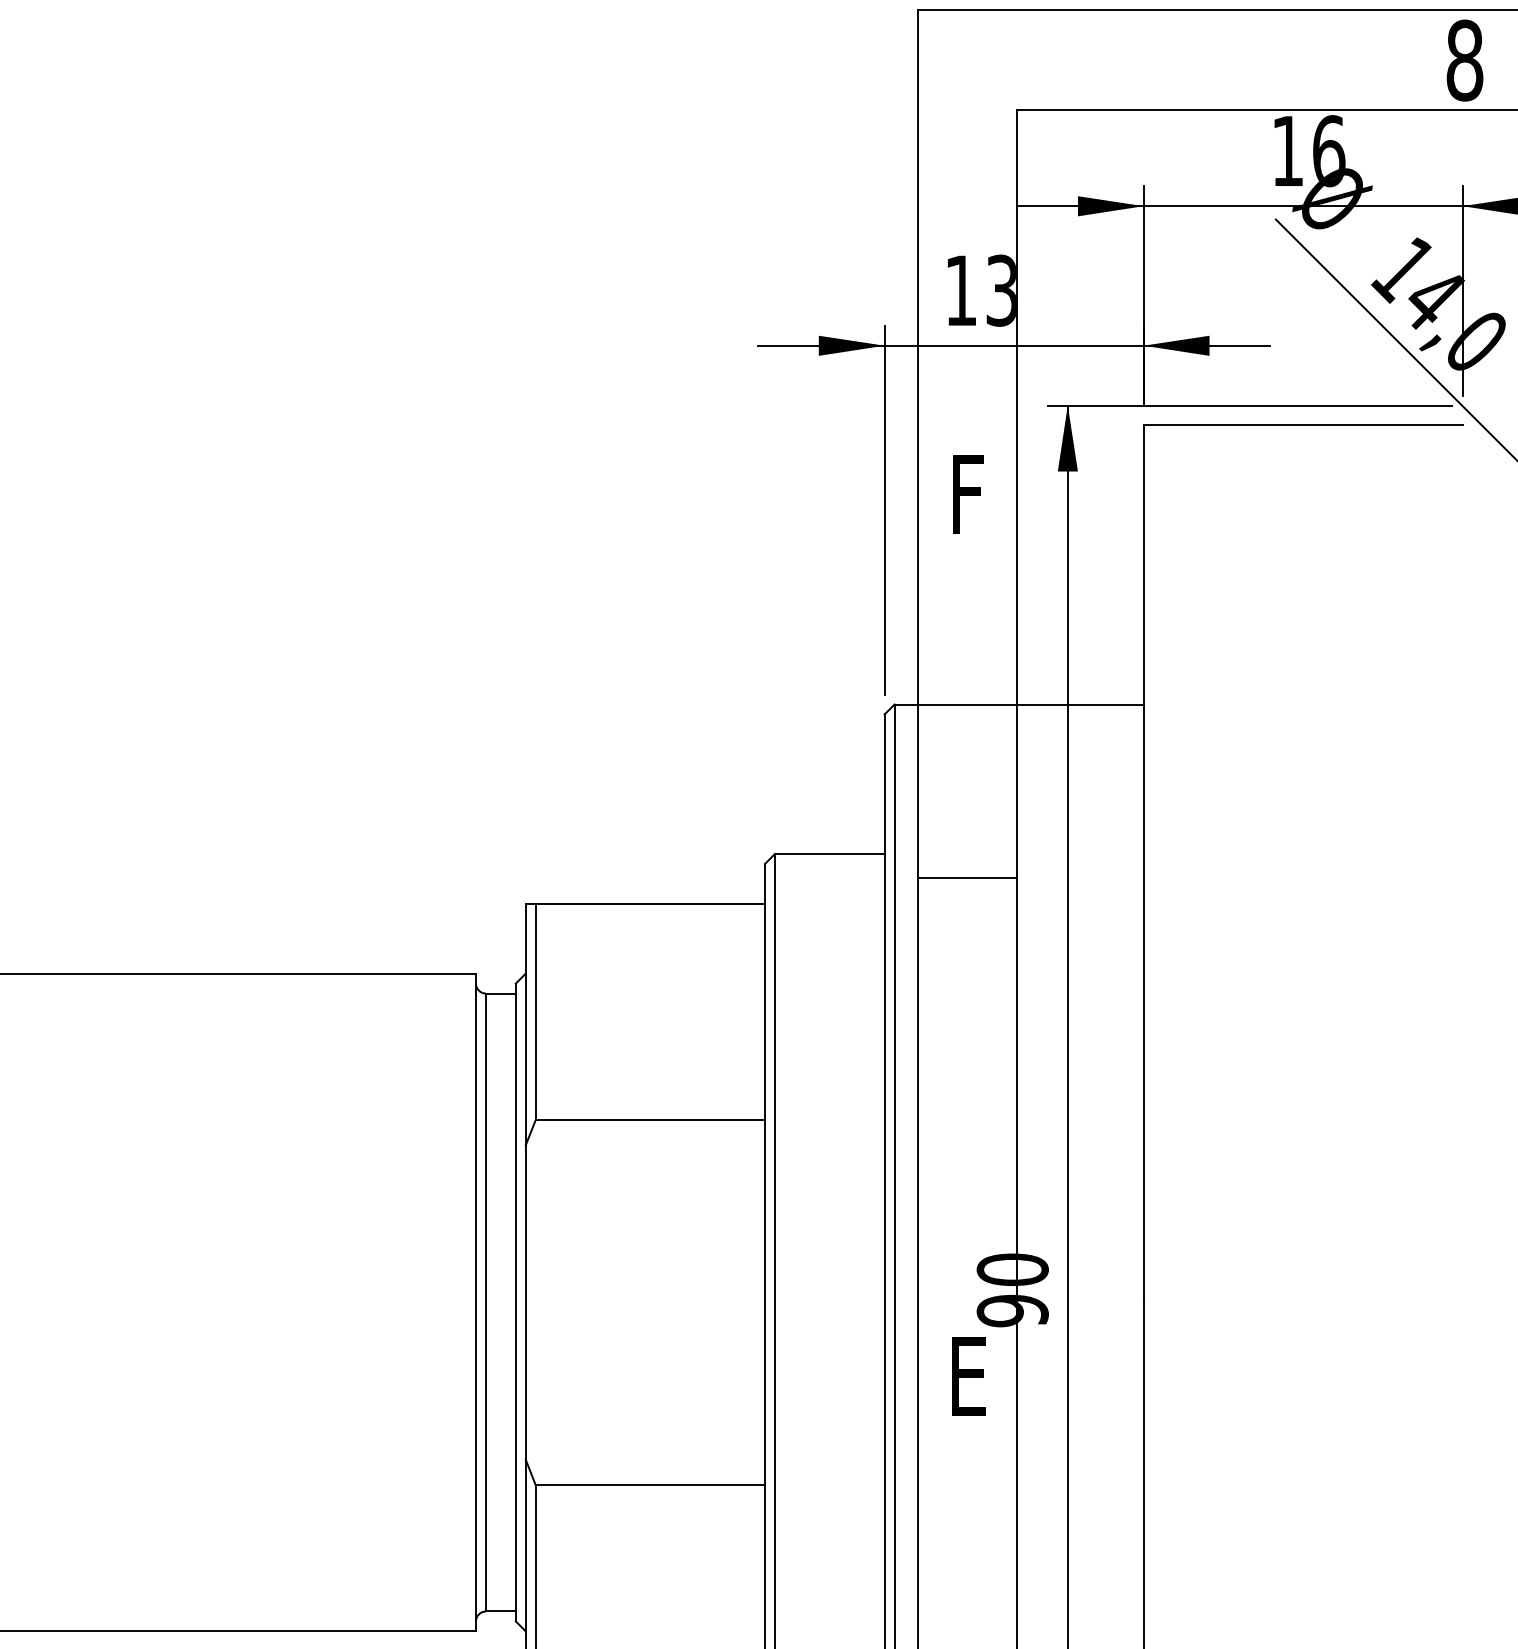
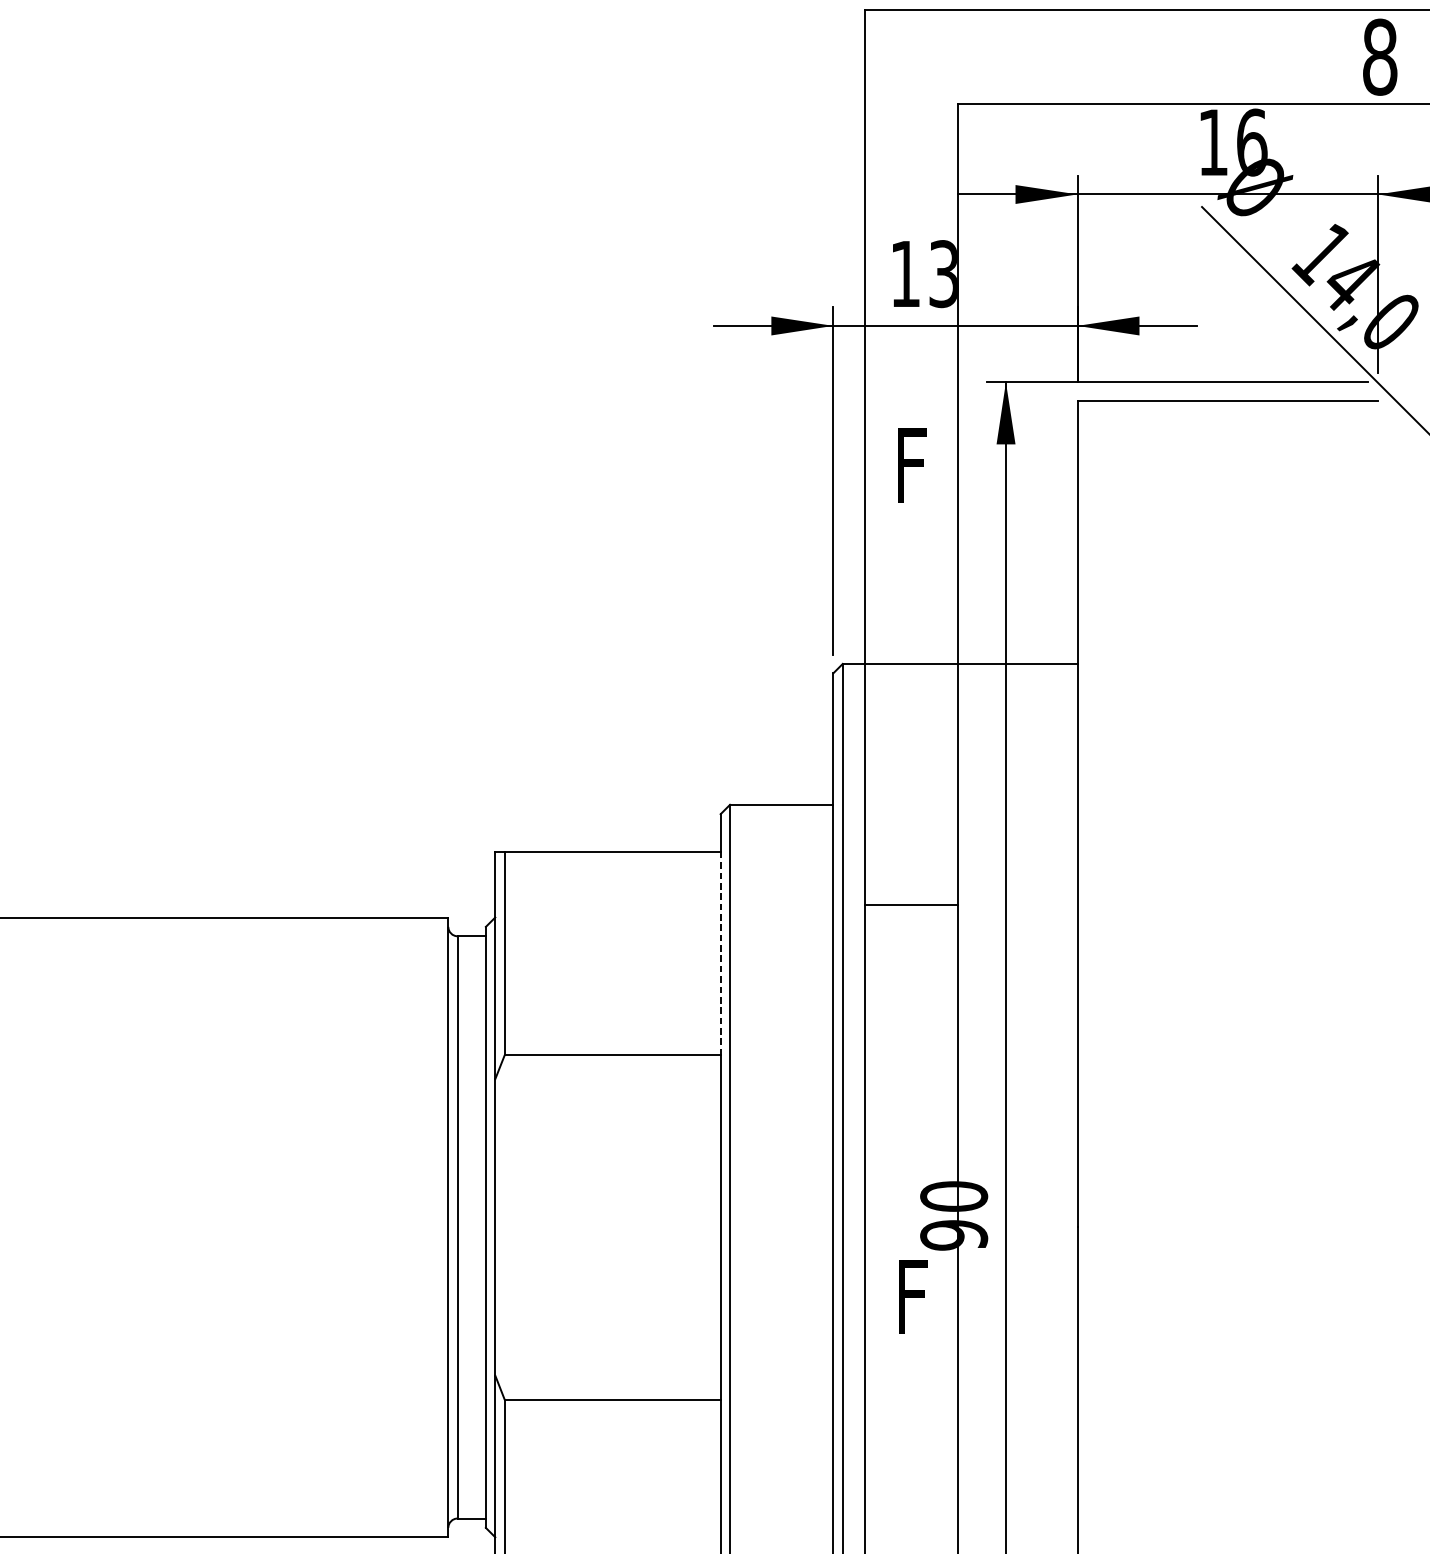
line: (967, 877) -> (911, 905), moved
line: (765, 1011) -> (721, 953), solid -> dashed
text: (968, 1376) -> (912, 1297), E -> F

